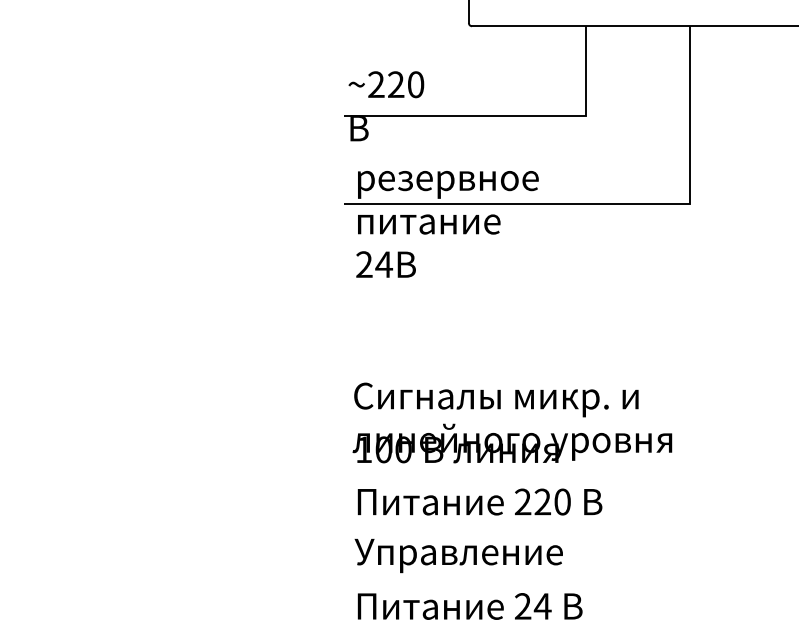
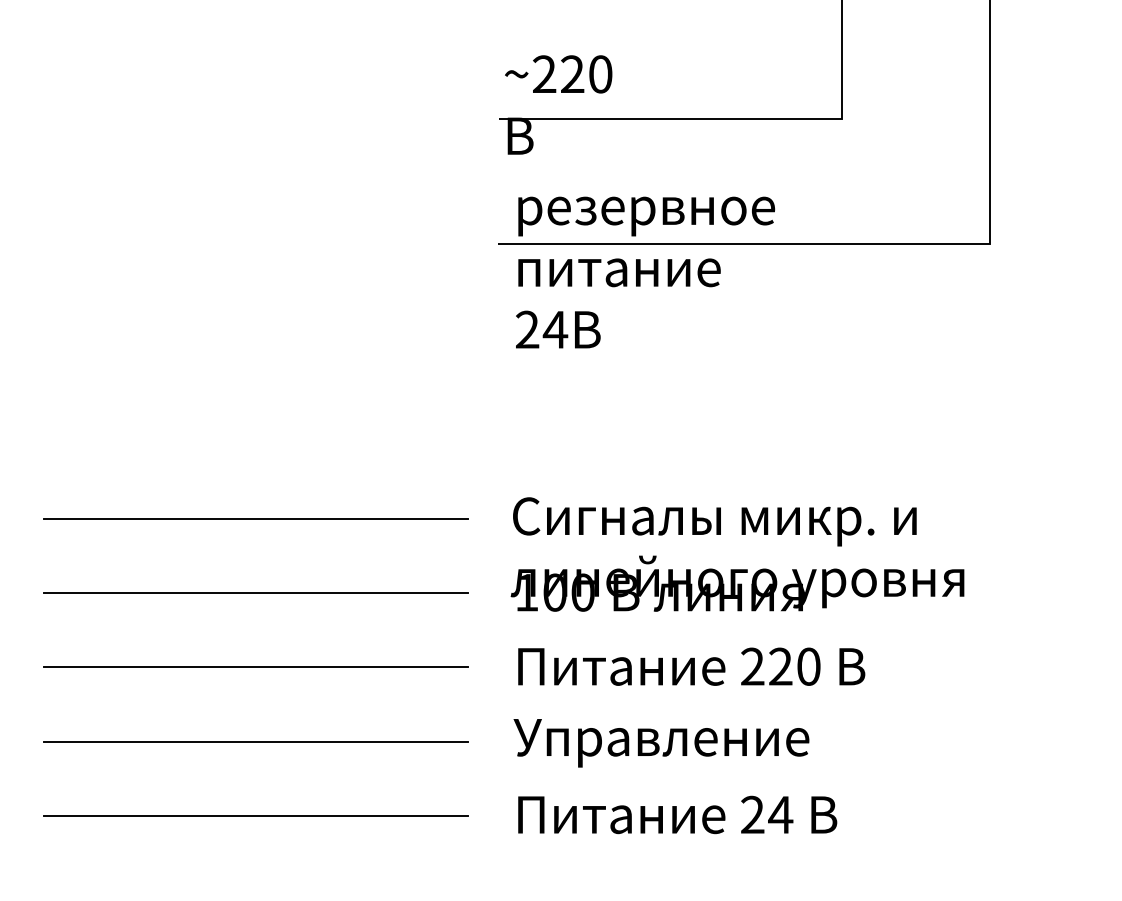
line: (172, 398) -> (255, 519), added
line: (172, 450) -> (255, 593), added
line: (172, 502) -> (255, 667), added
line: (172, 554) -> (255, 741), added
line: (172, 606) -> (255, 815), added

